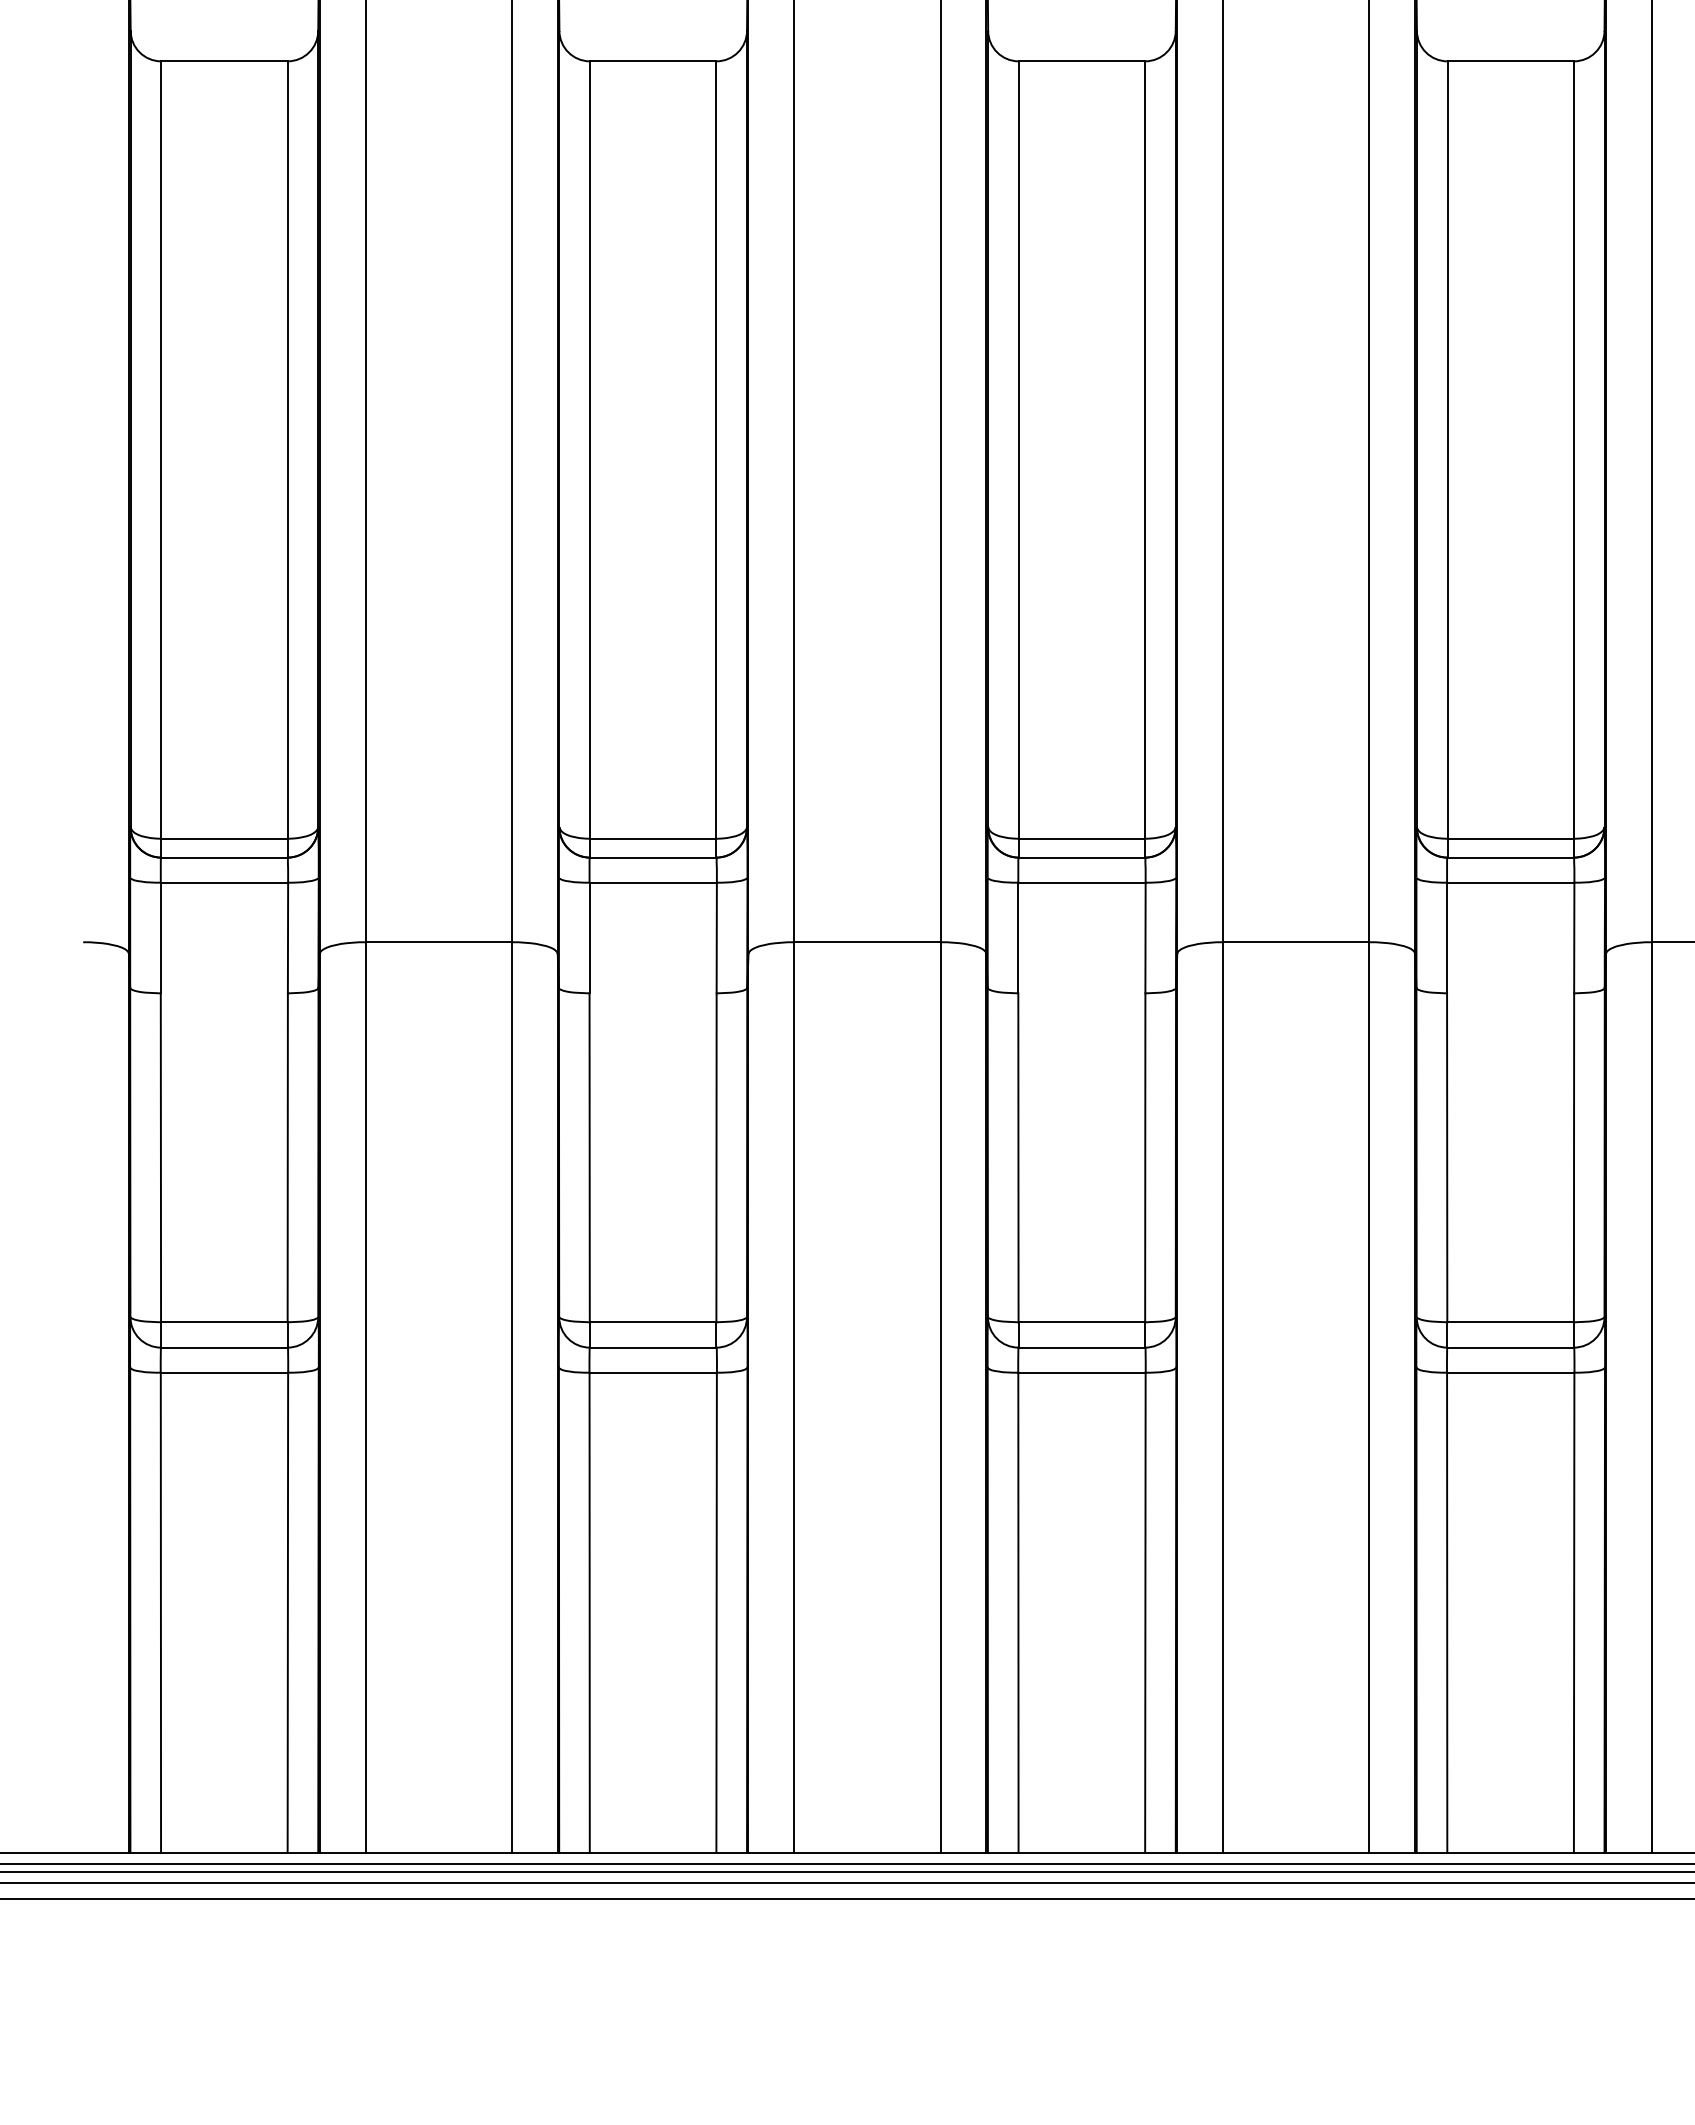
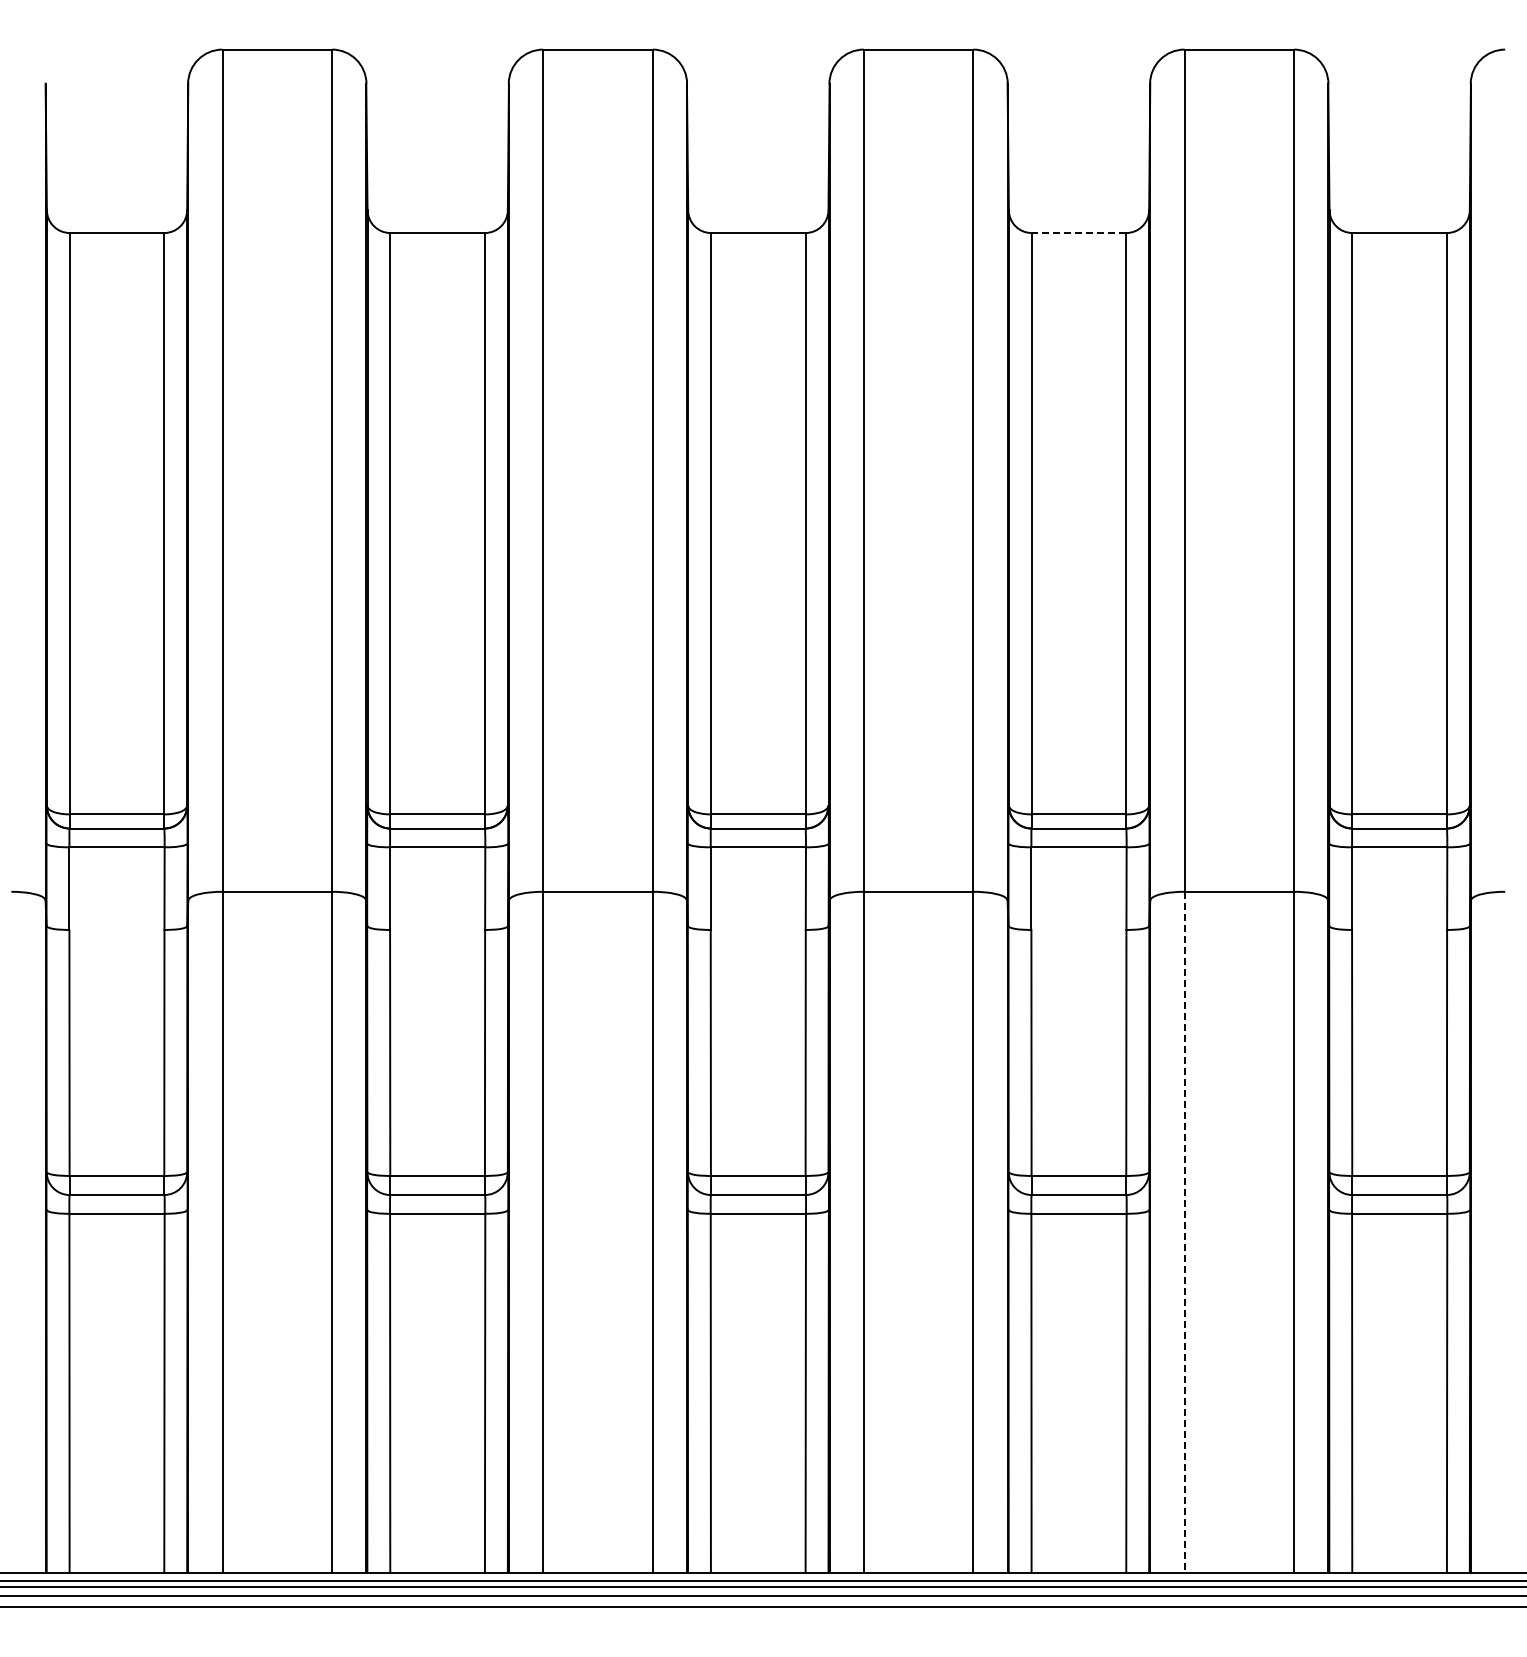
line: (1510, 61) -> (1078, 233), solid -> dashed
line: (1651, 1397) -> (1184, 1232), solid -> dashed

